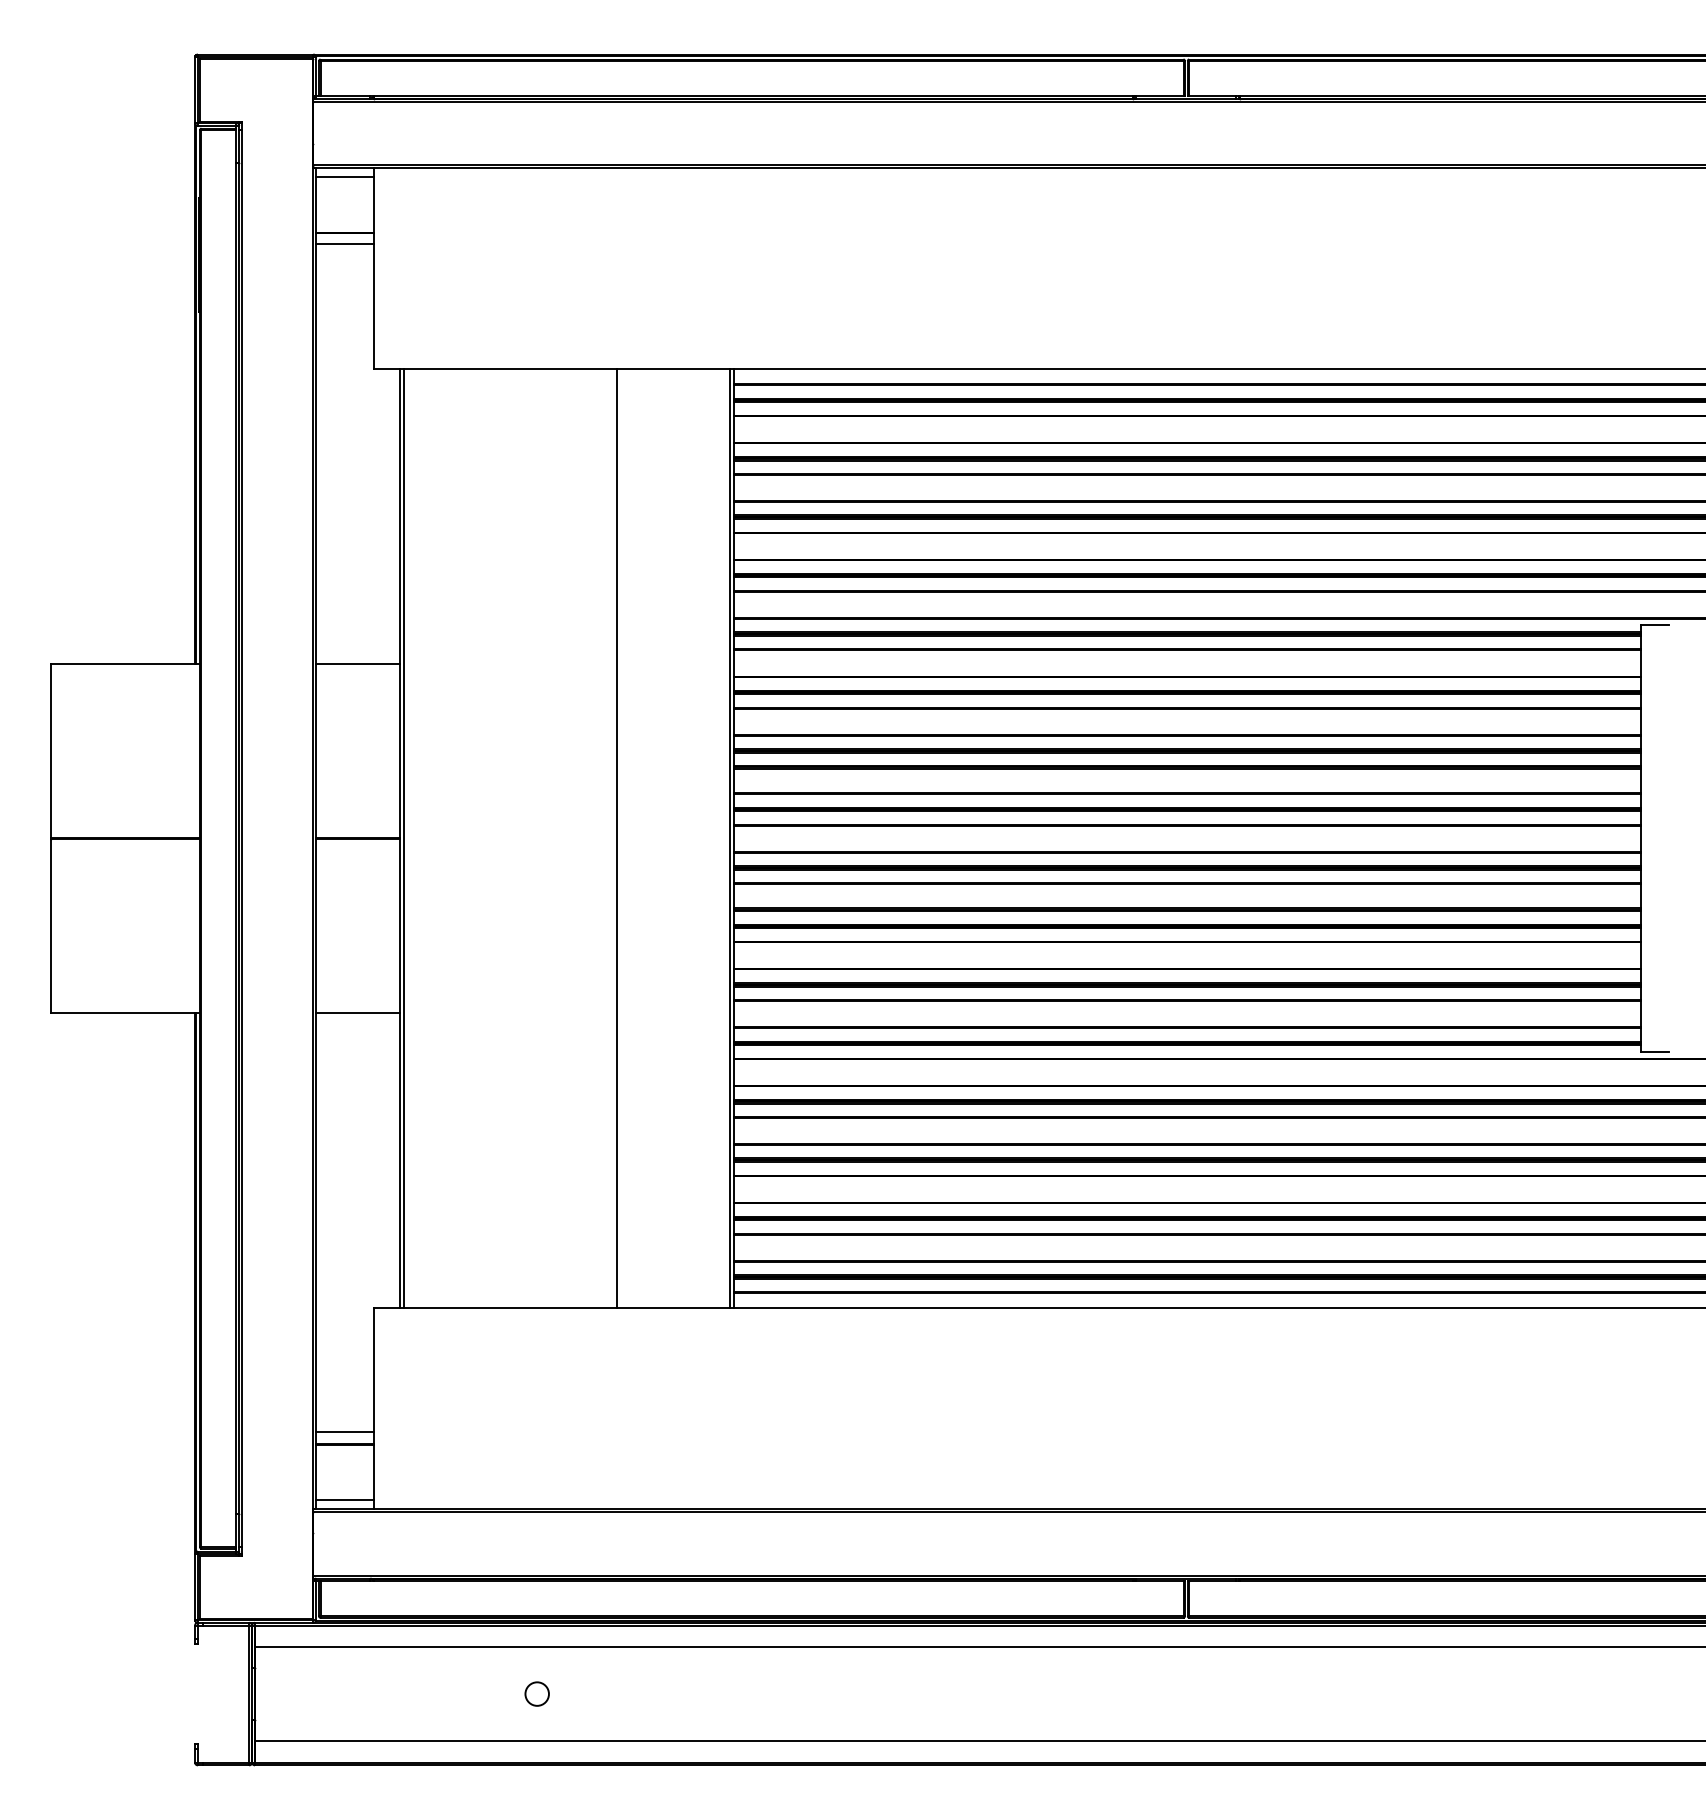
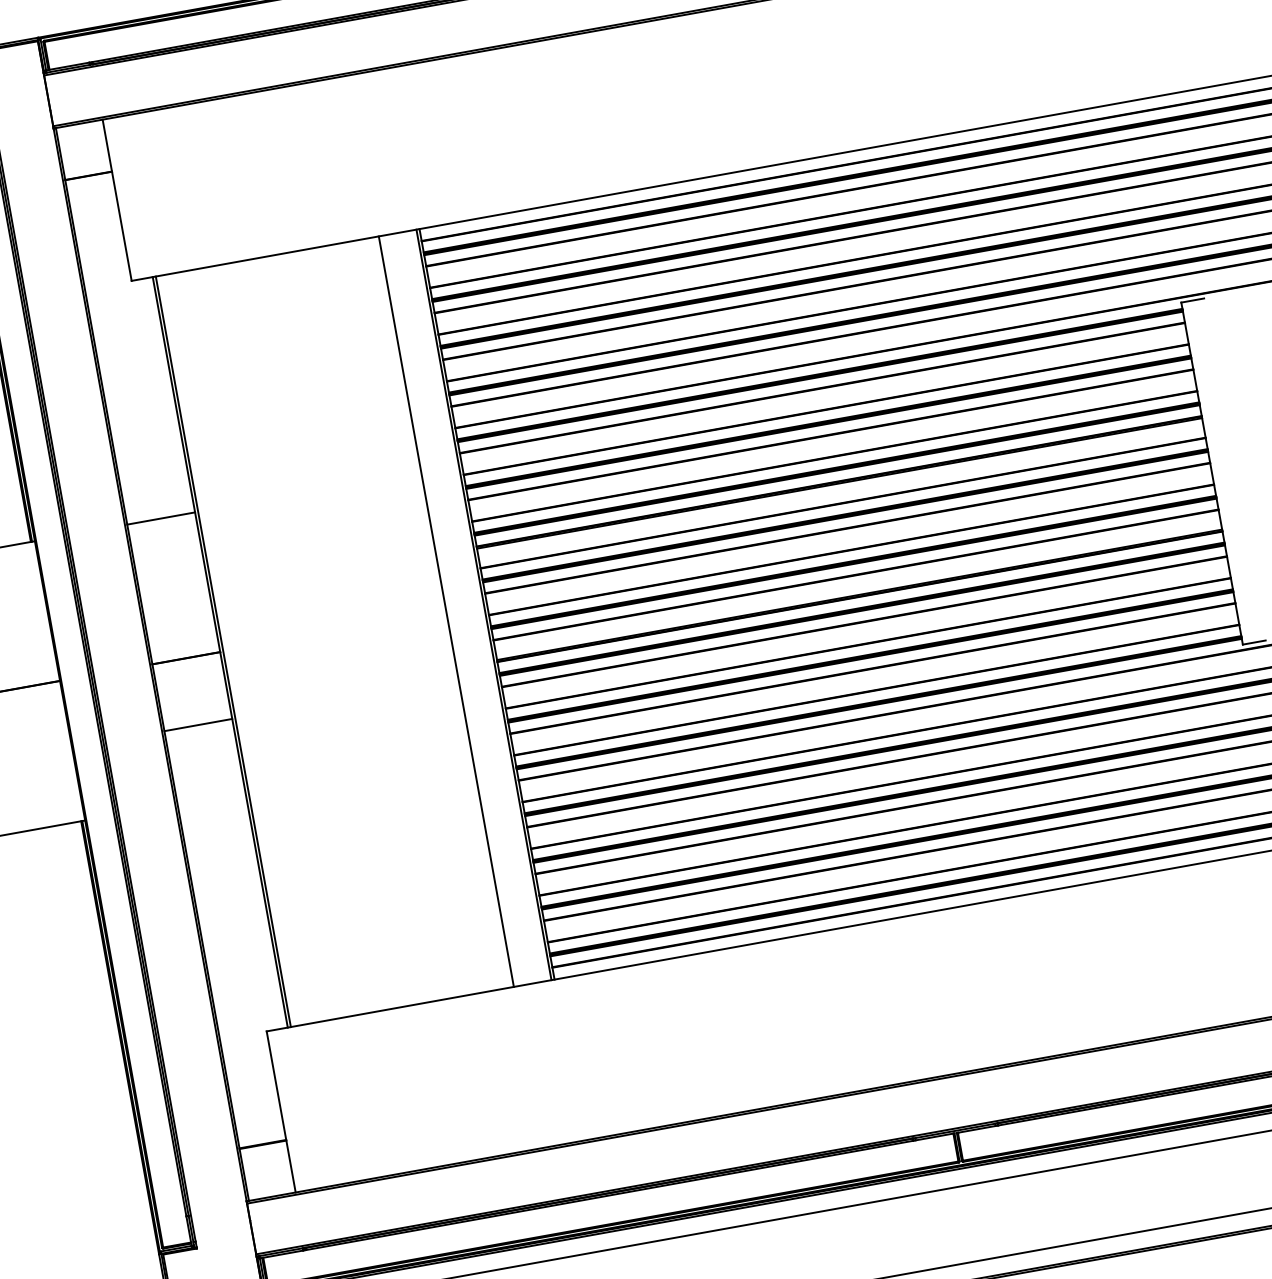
line: (344, 177) -> (80, 131), removed
line: (344, 244) -> (90, 185), removed
line: (617, 838) -> (446, 611), moved
line: (357, 1013) -> (198, 725), moved
line: (344, 1432) -> (261, 1135), removed
line: (344, 1500) -> (270, 1189), removed

